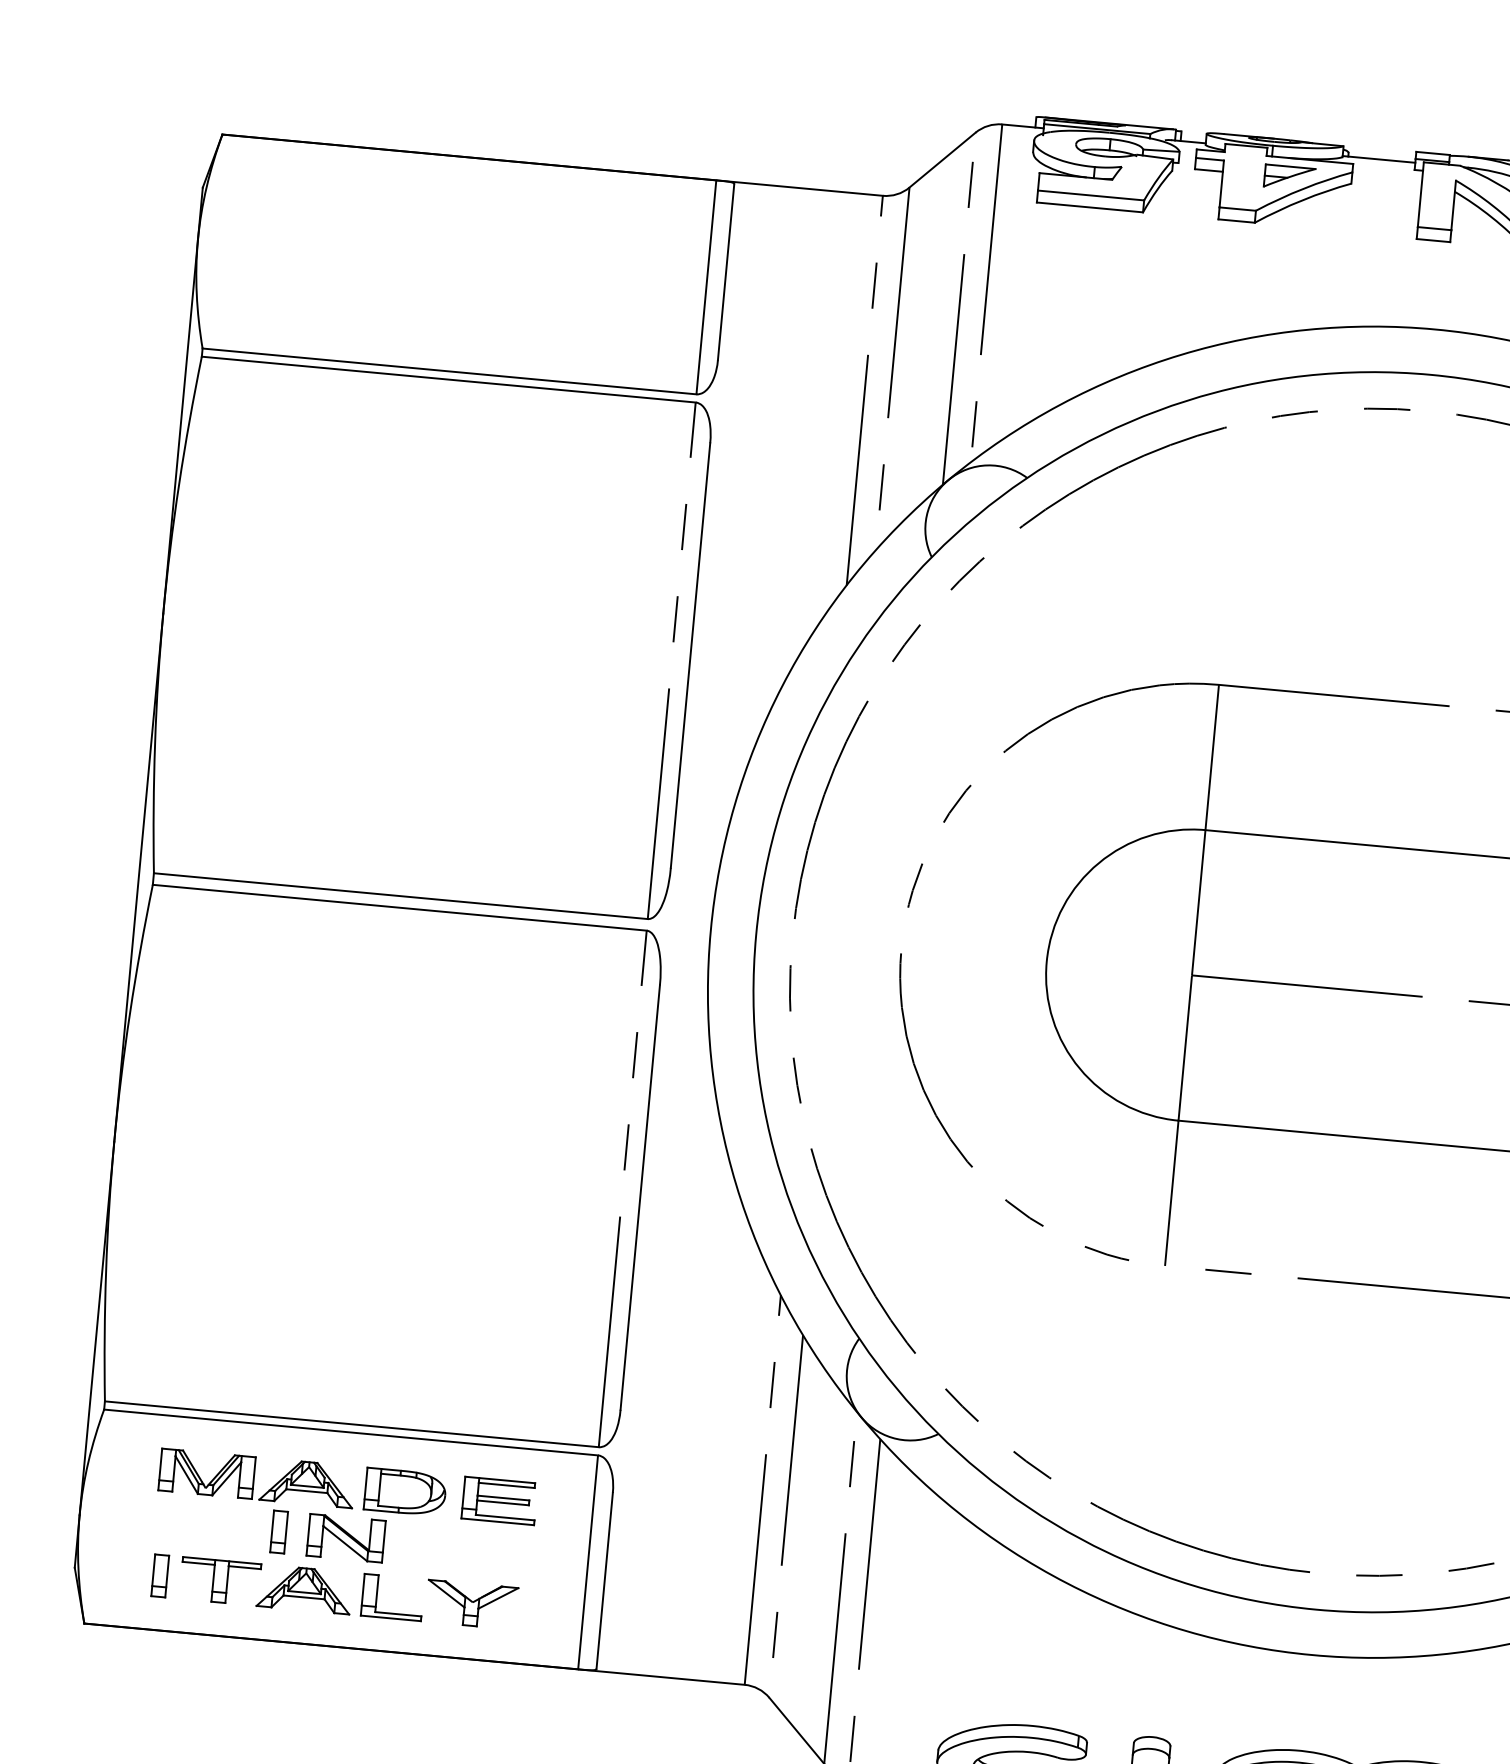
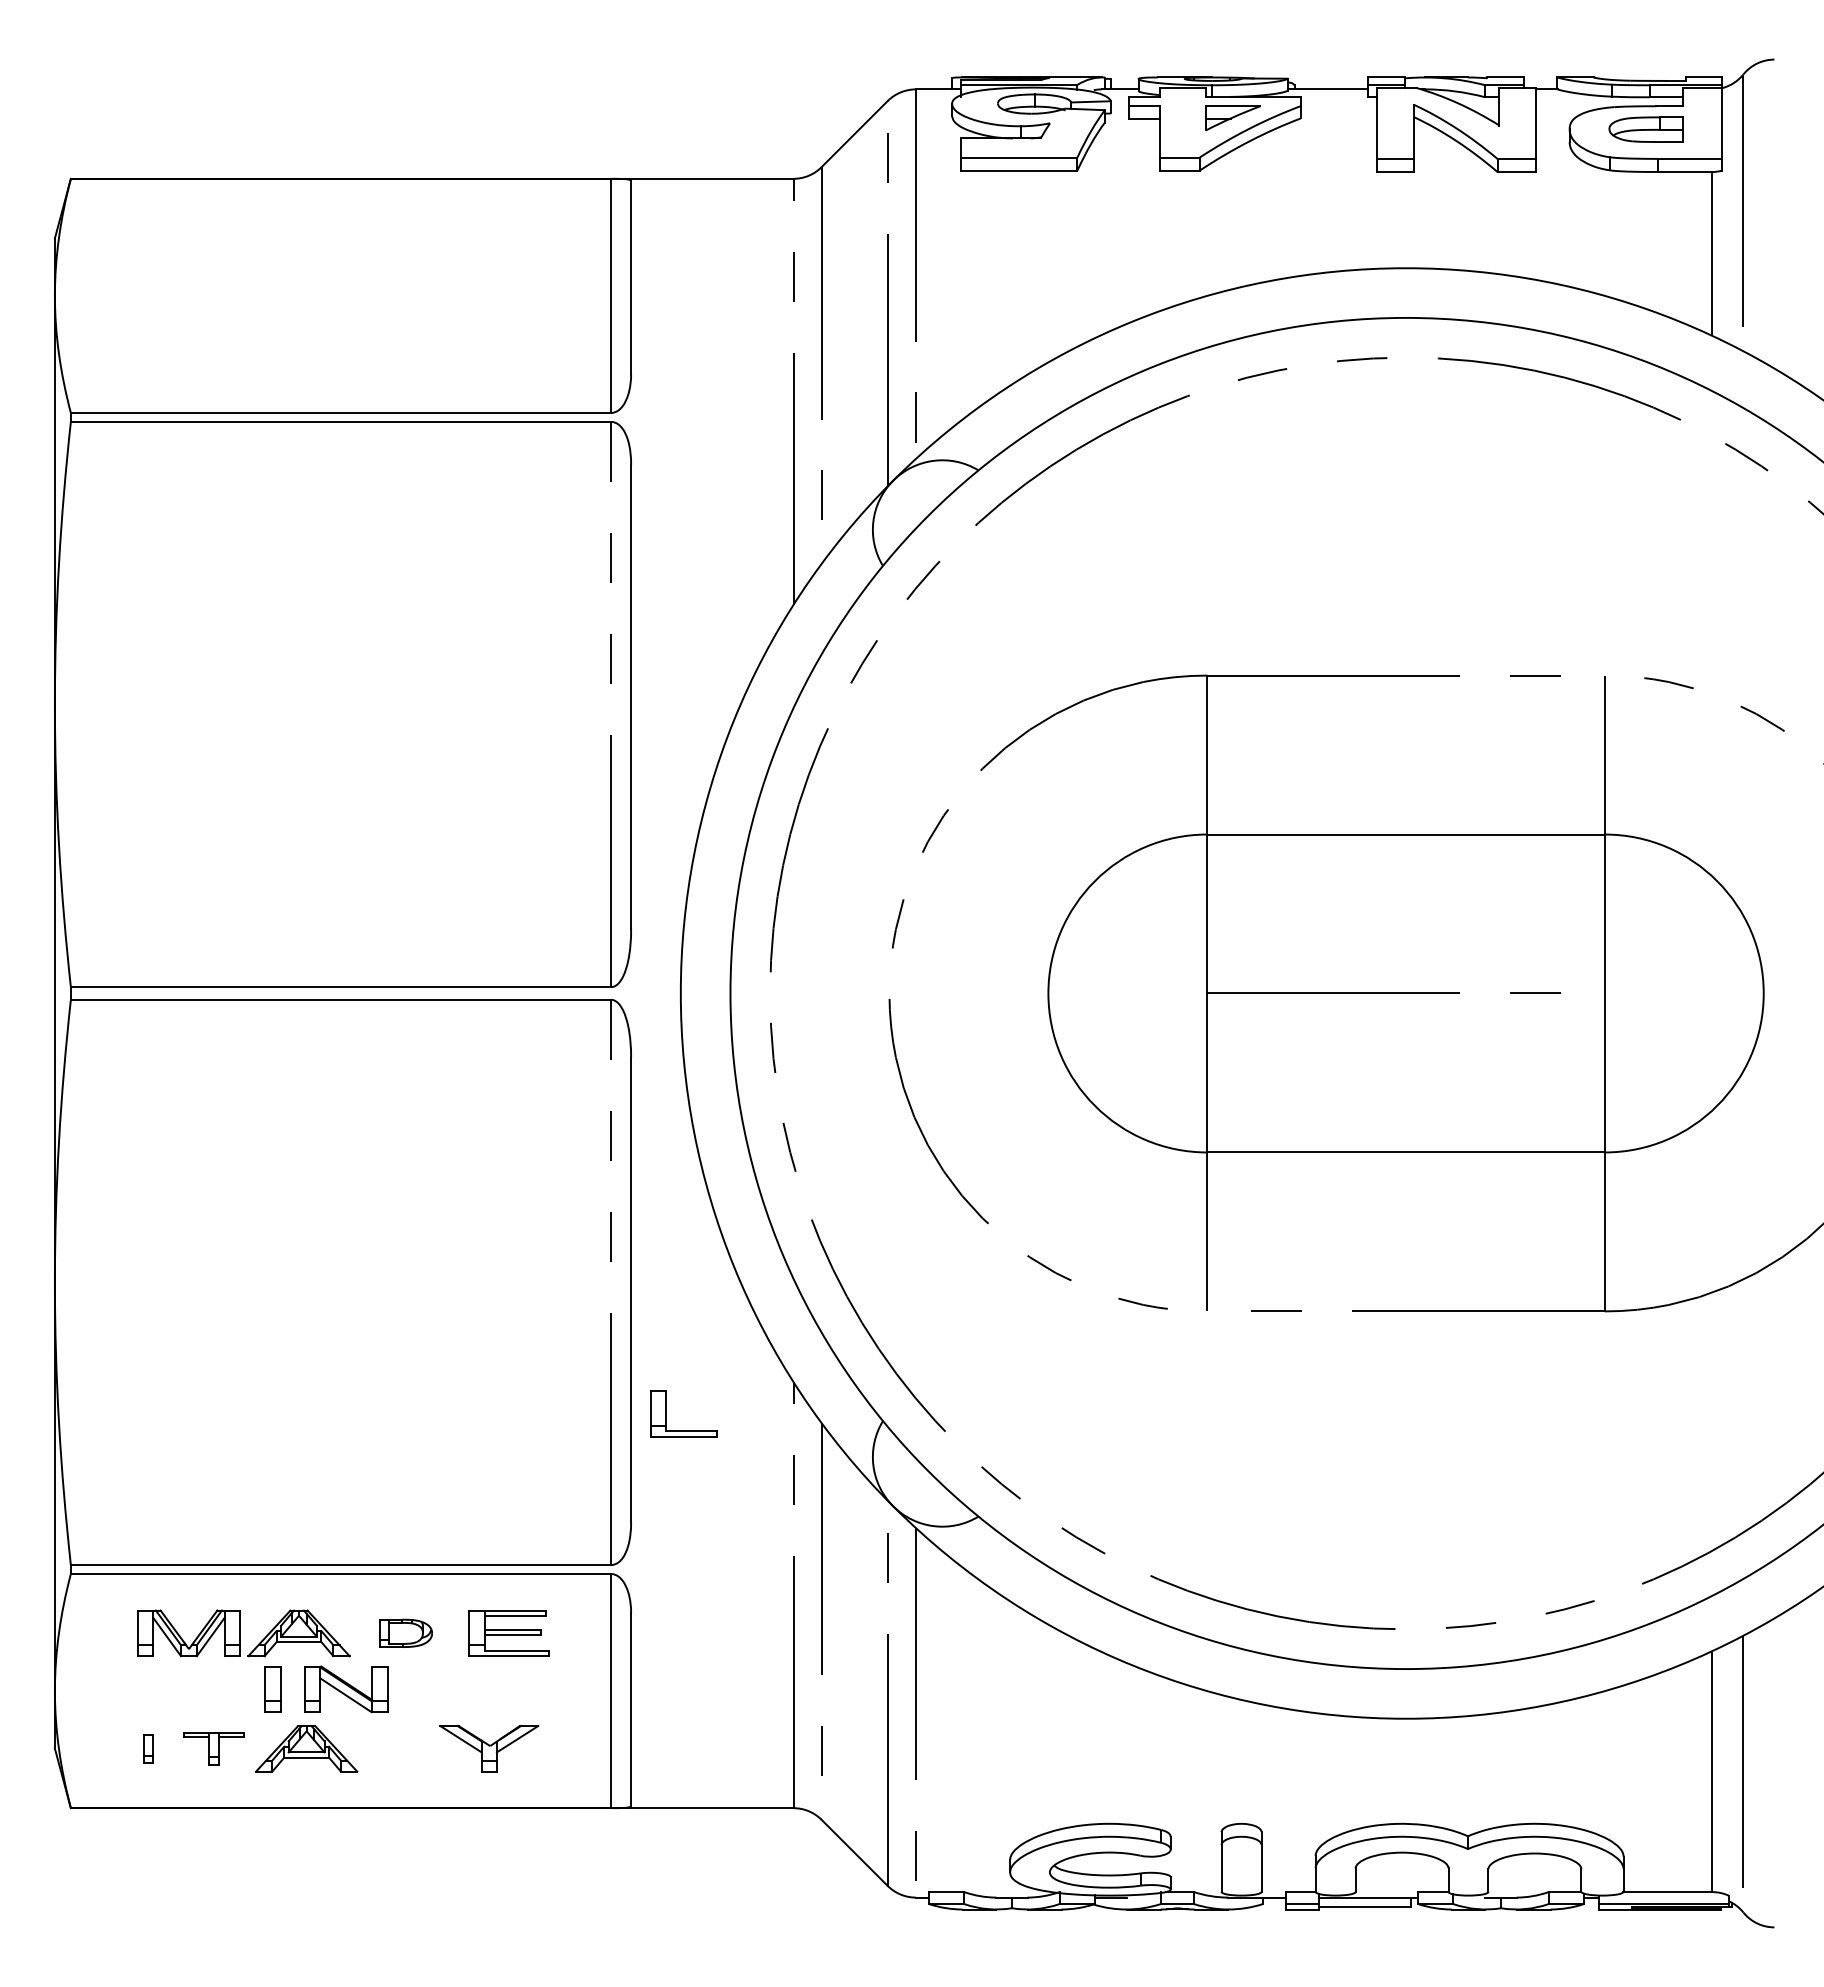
part: (404, 1492) -> (405, 1633), size x0.6
part: (160, 1575) -> (148, 1748), size x0.6
part: (219, 1581) -> (213, 1748), size x0.7
part: (376, 1595) -> (666, 1413), moved

